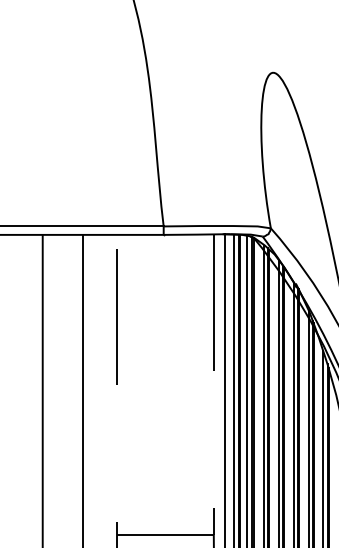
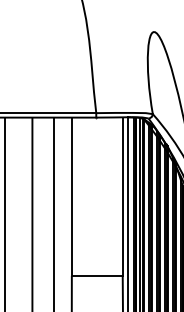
line: (164, 534) -> (96, 275), dashed -> solid

